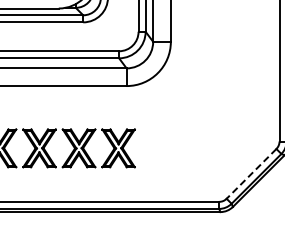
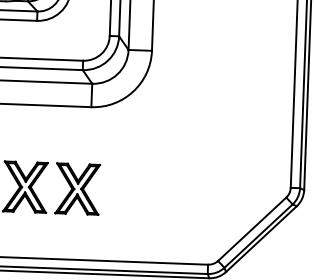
line: (251, 174) -> (252, 230), dashed -> solid

